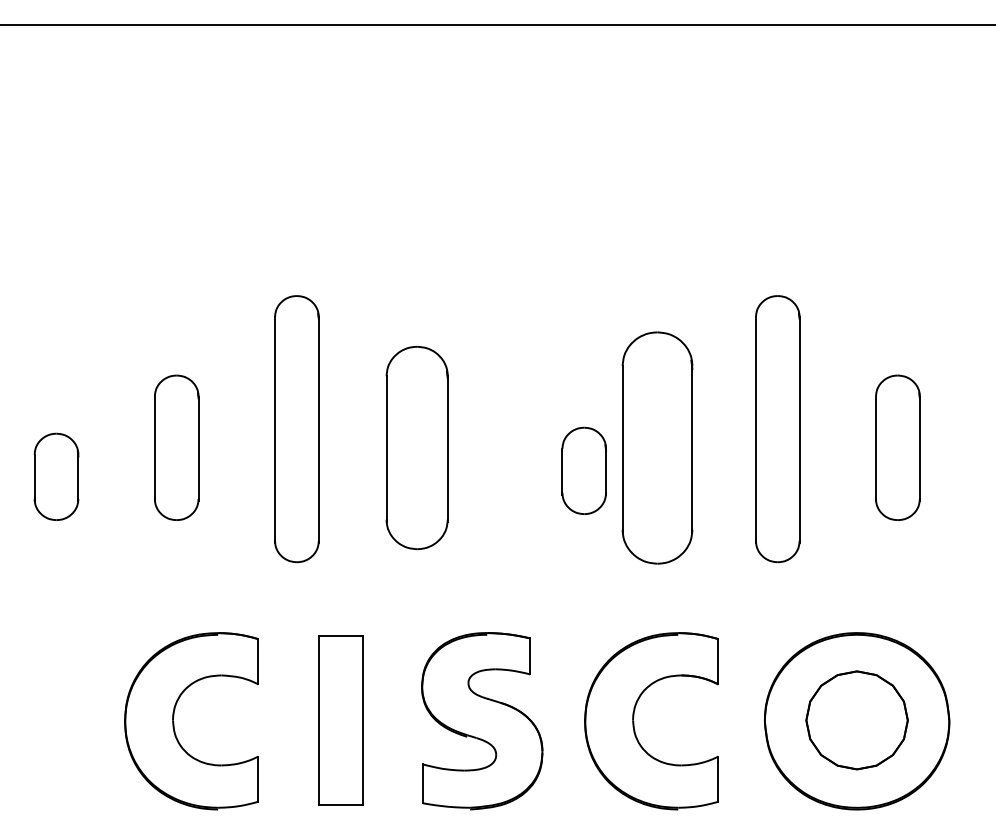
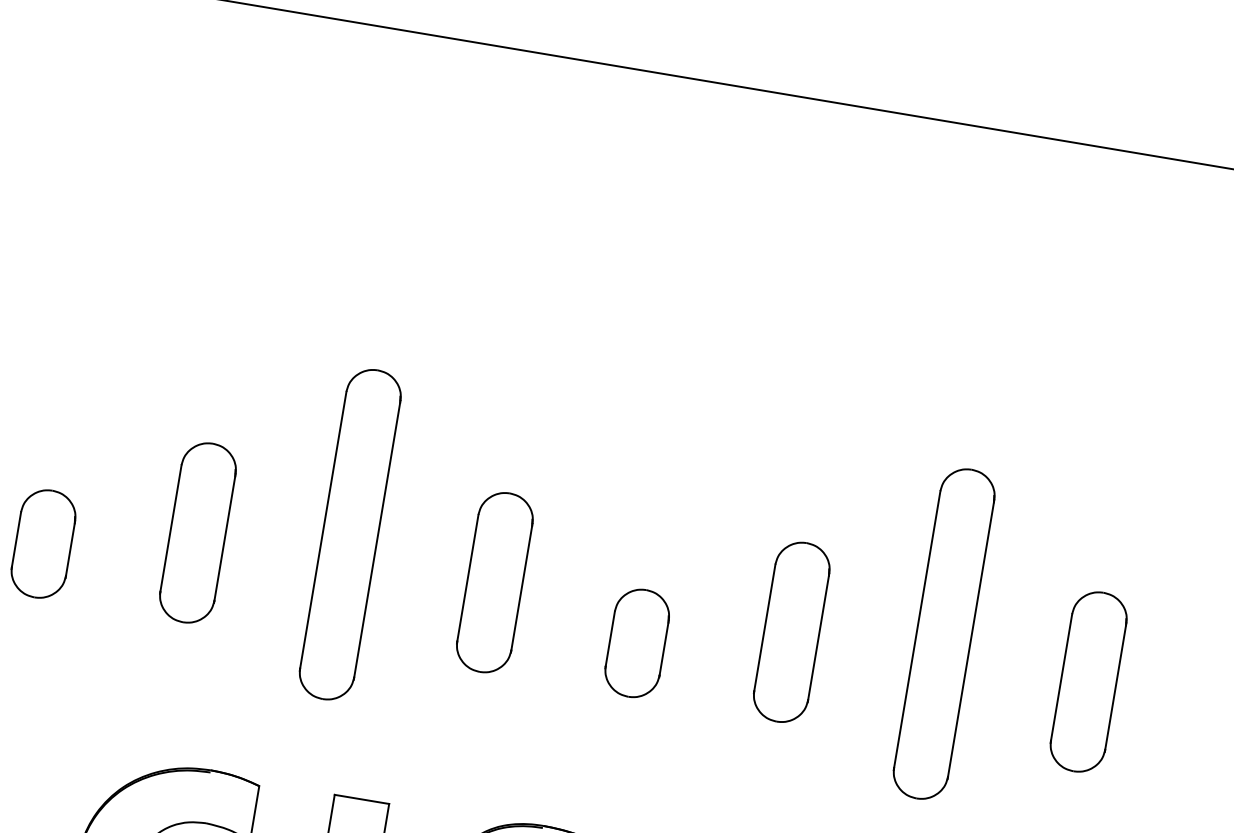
part: (416, 447) -> (494, 582), size x0.71
part: (657, 447) -> (791, 631), size x0.62
part: (583, 470) -> (636, 642), moved

